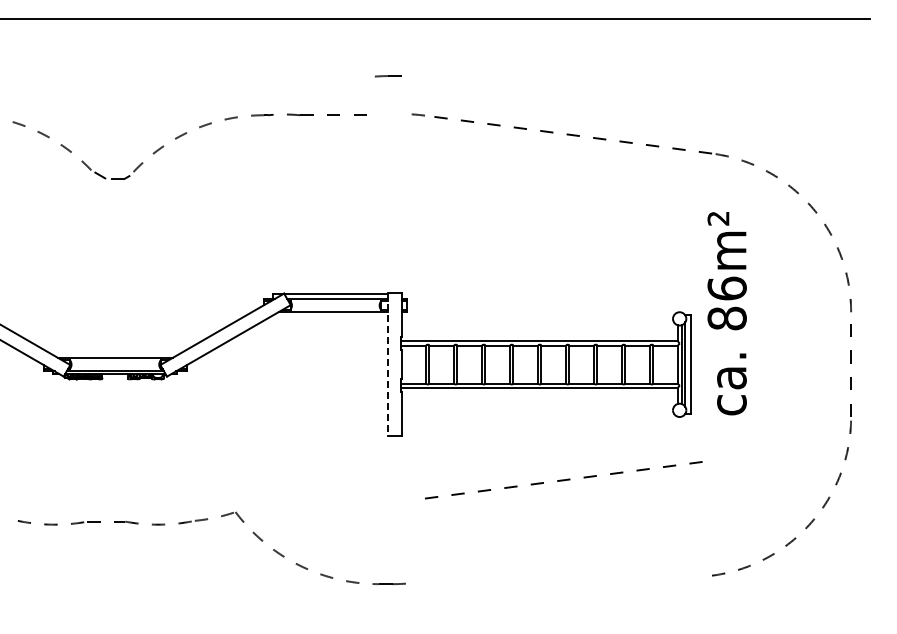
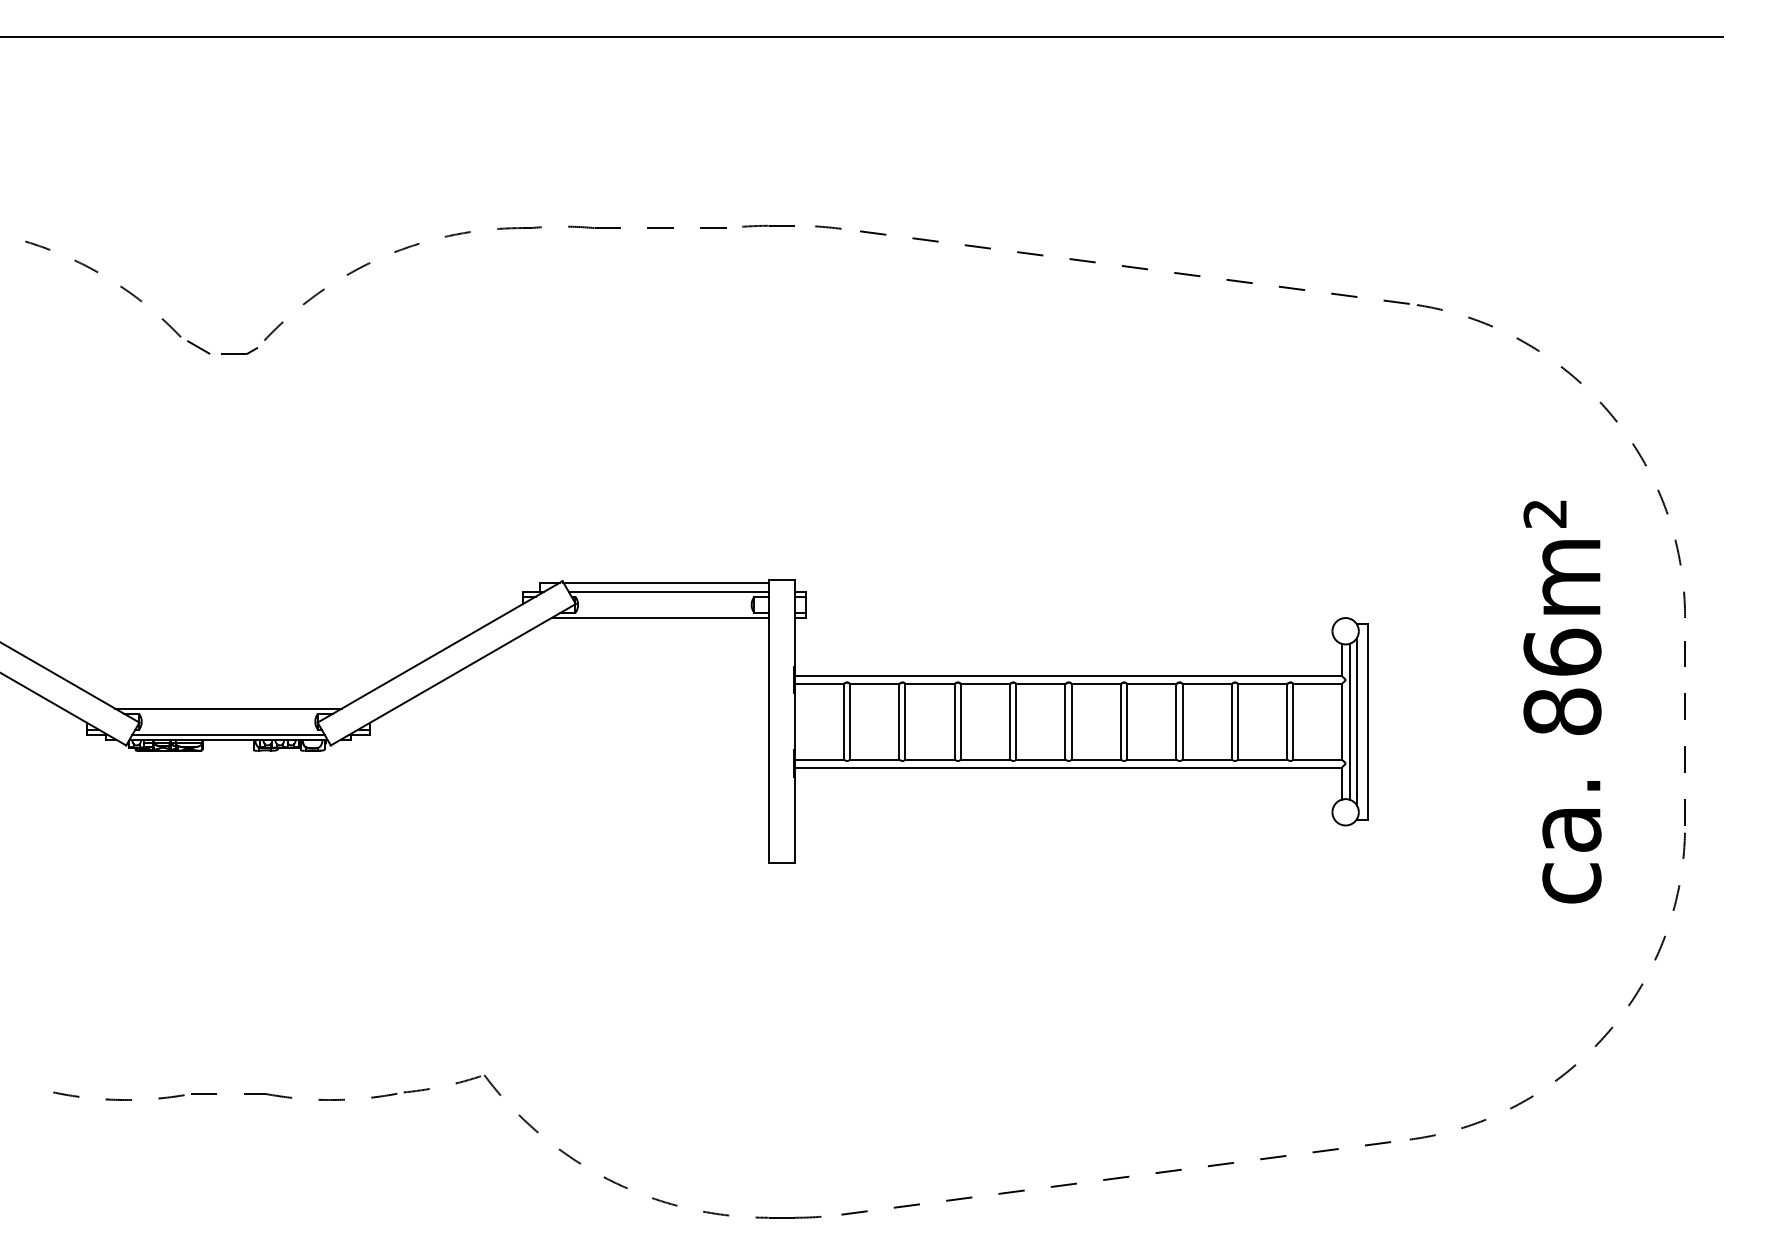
line: (387, 76) -> (767, 226), moved
text: (726, 313) -> (1561, 701), moved
line: (388, 365) -> (769, 723), dashed -> solid
line: (563, 480) -> (1115, 1178), moved
part: (207, 520) -> (428, 1091), moved

